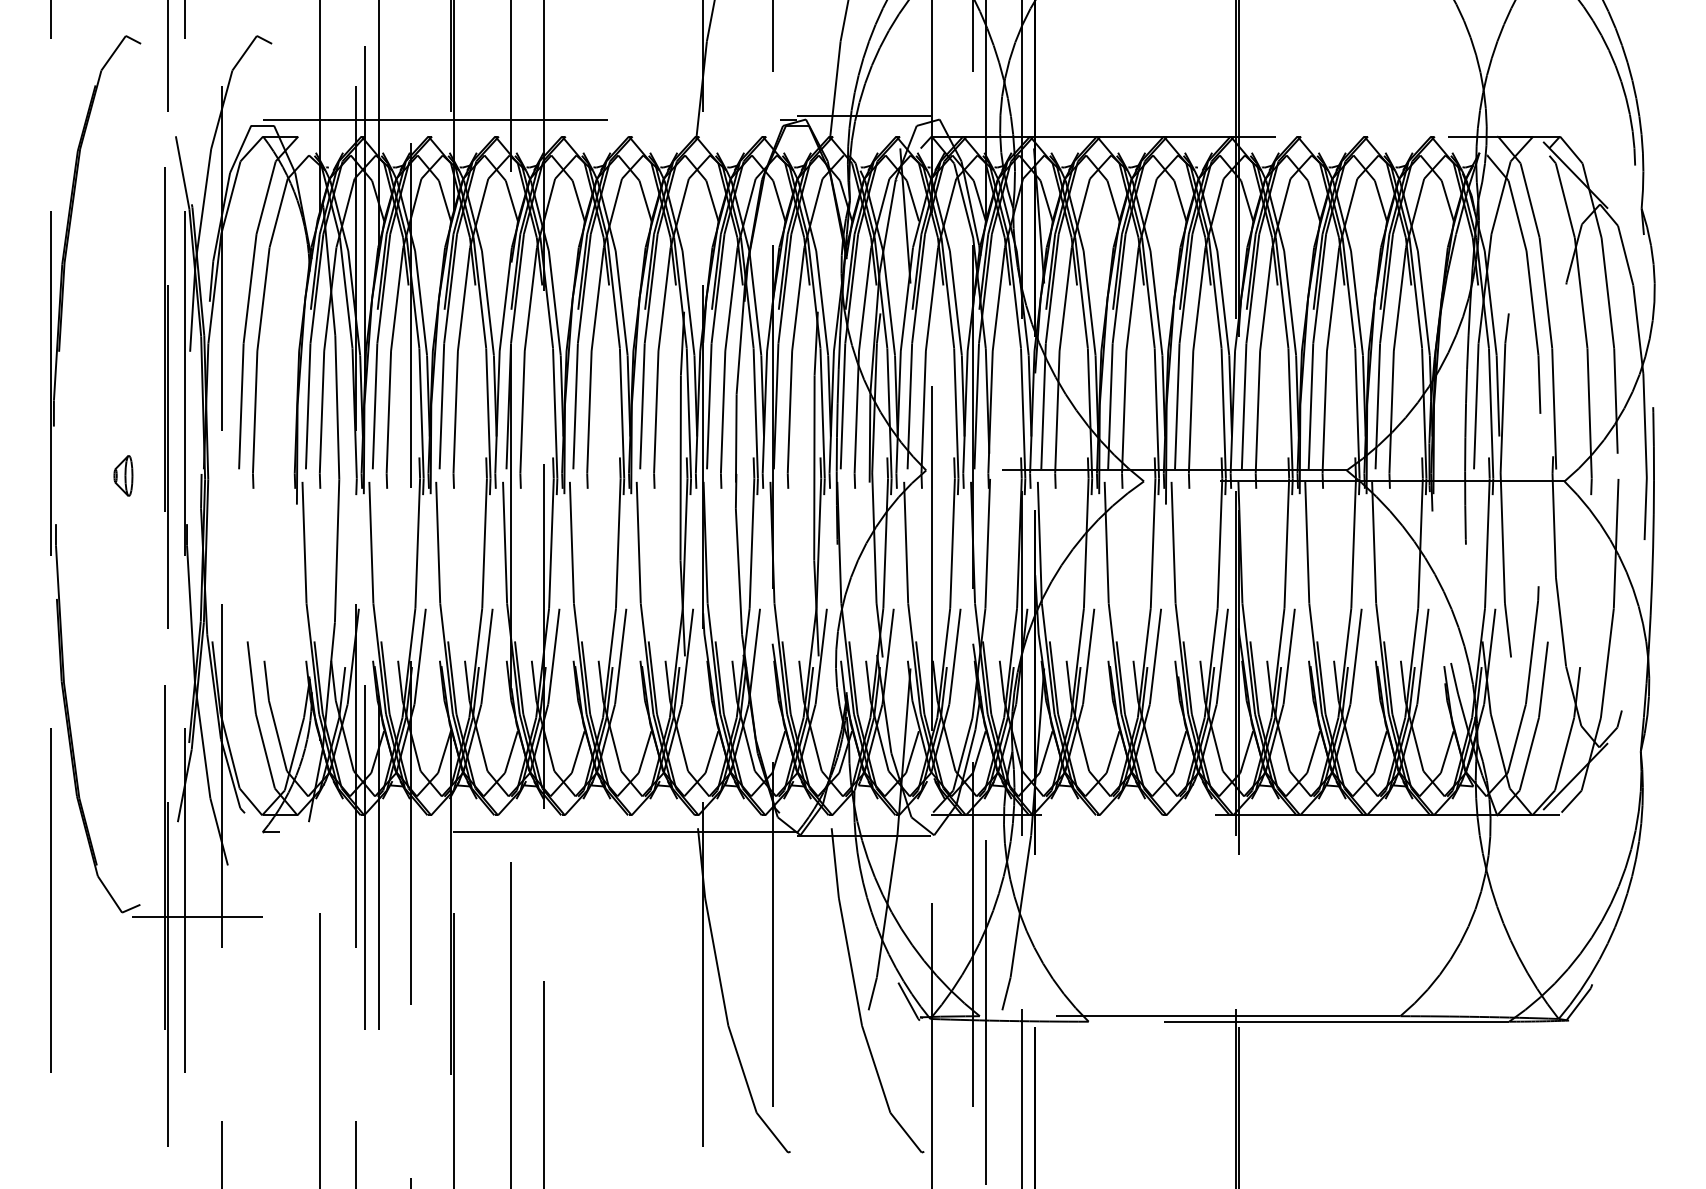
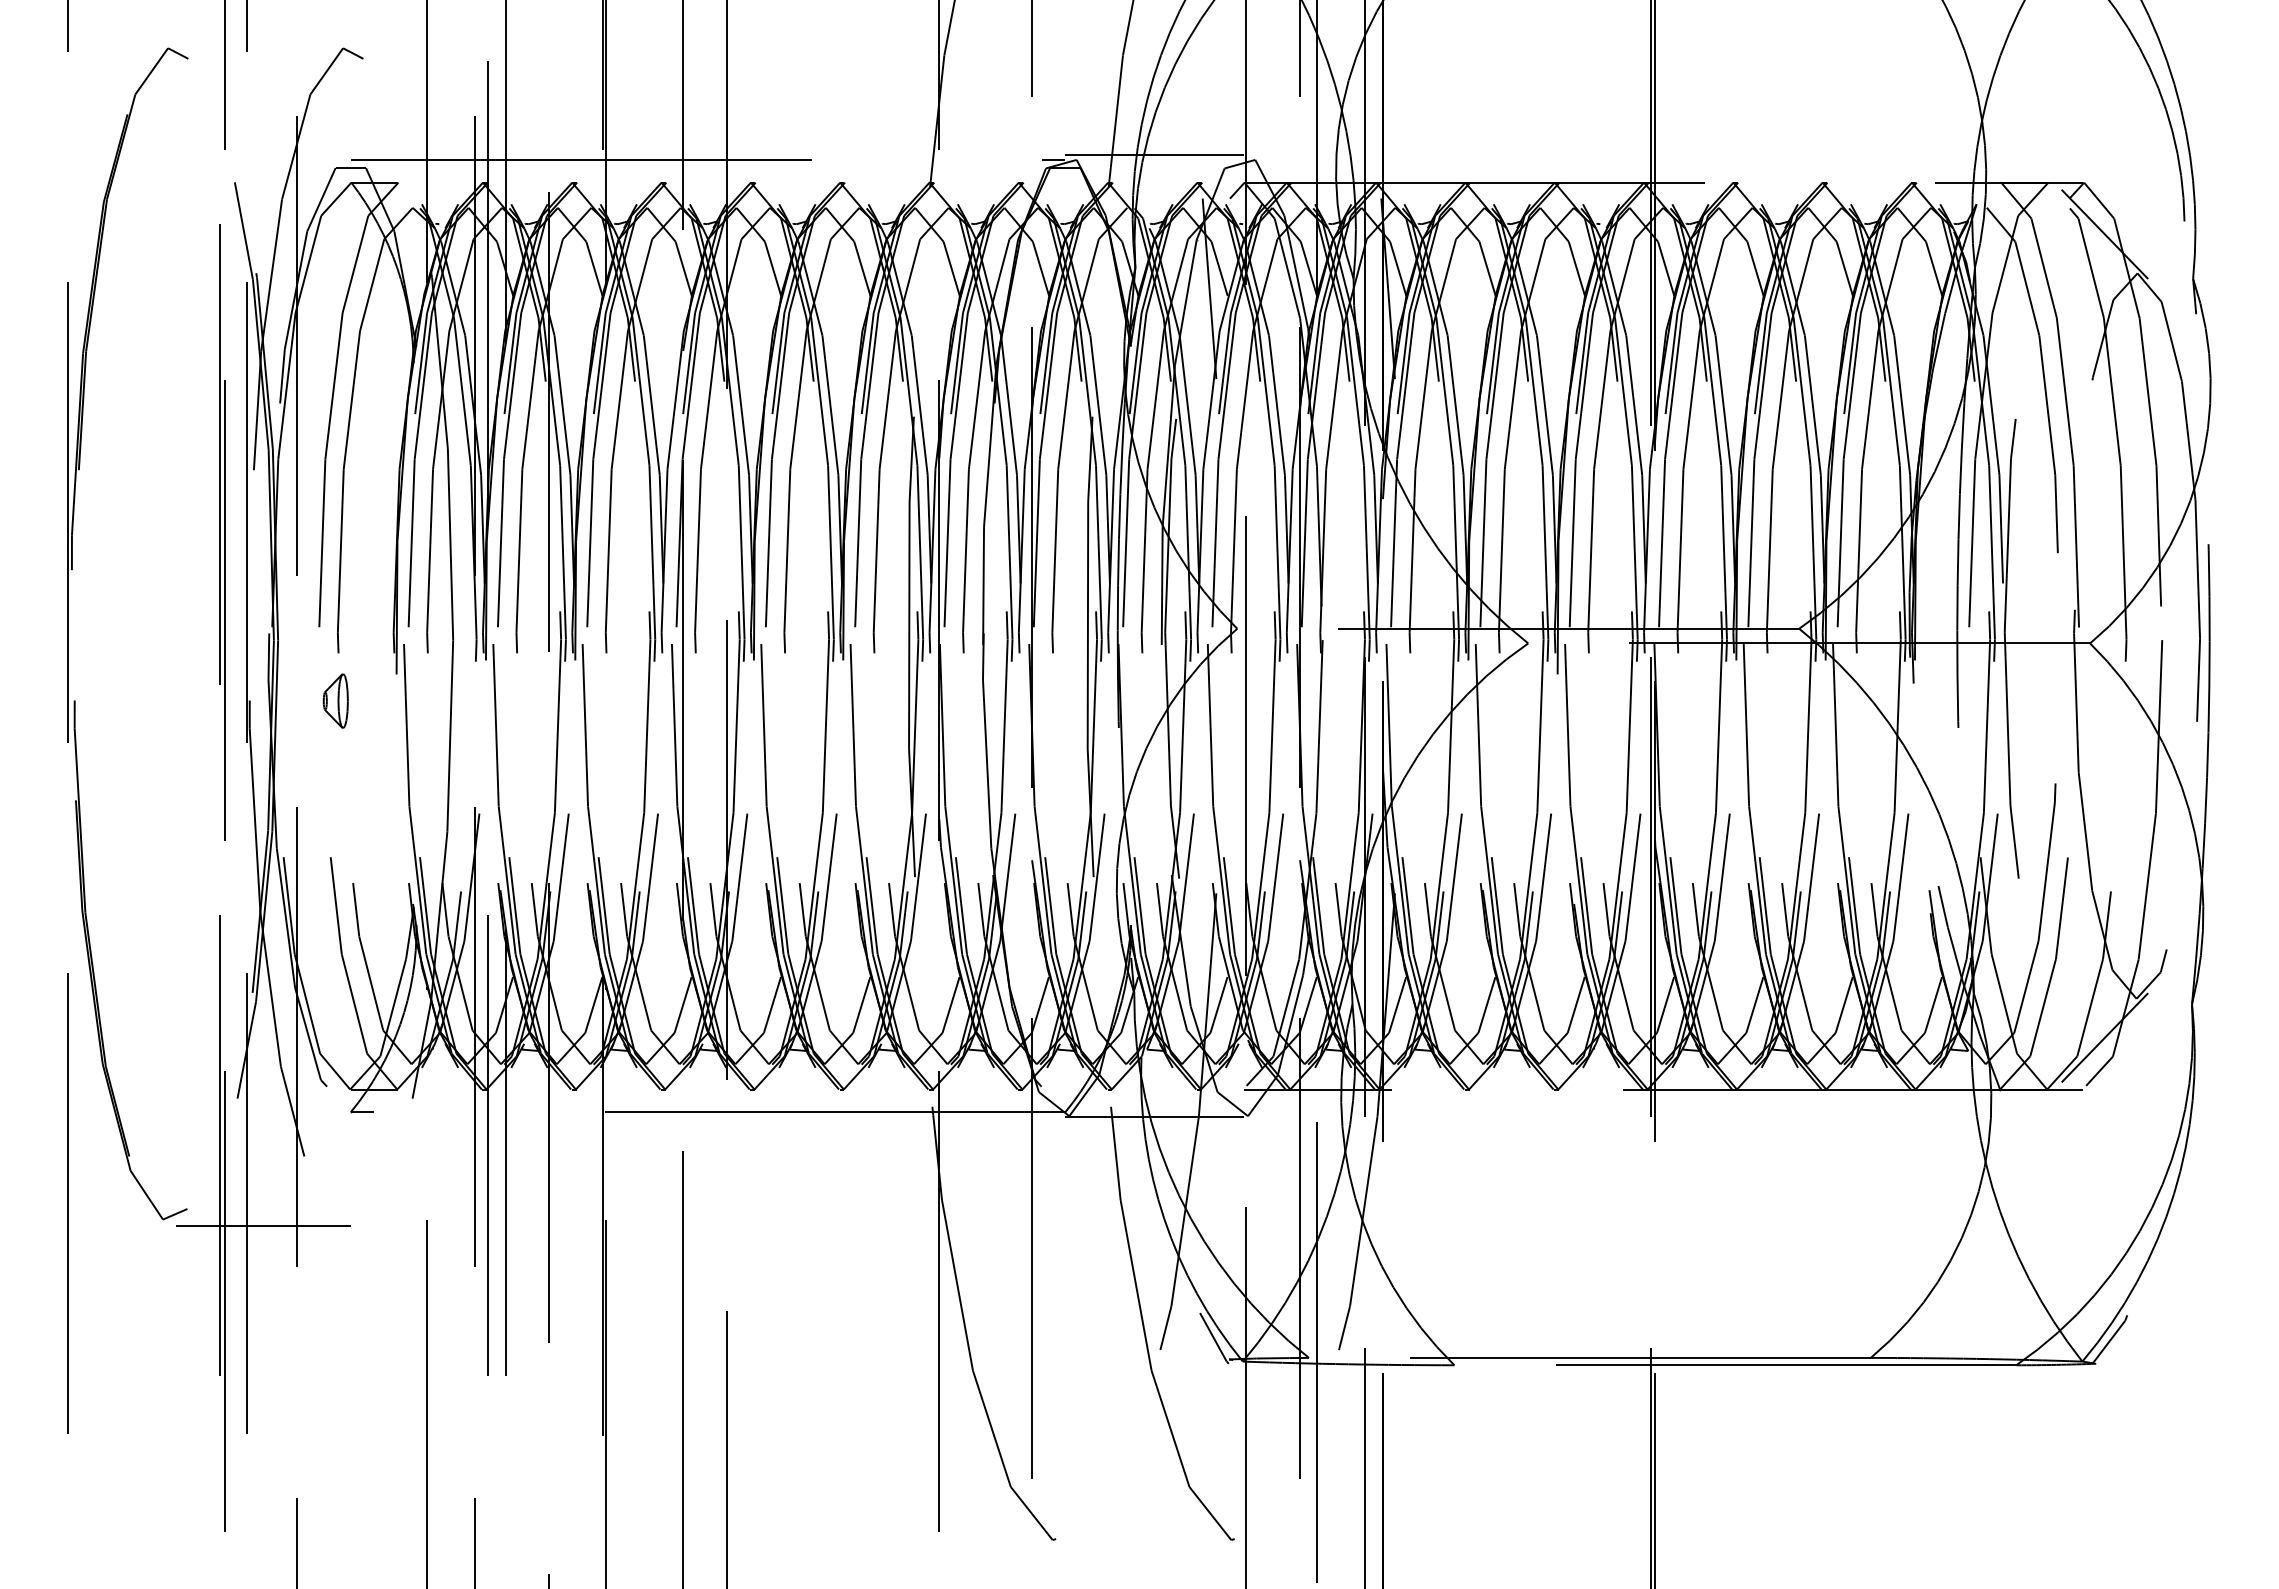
part: (123, 475) -> (335, 700), moved

